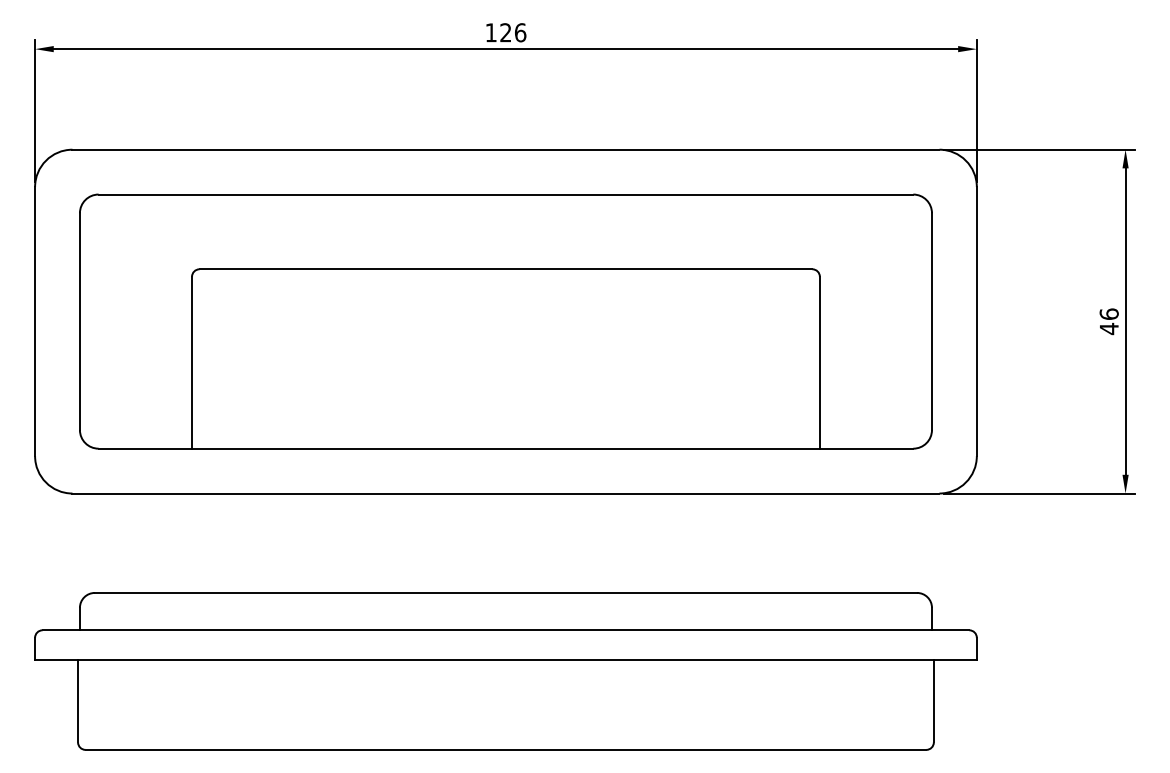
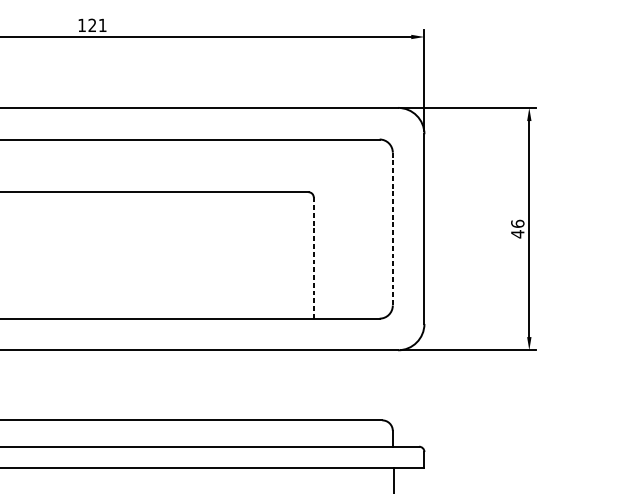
text: (520, 32) -> (102, 25), 126 -> 121
line: (931, 322) -> (392, 229), solid -> dashed
line: (819, 362) -> (313, 257), solid -> dashed

